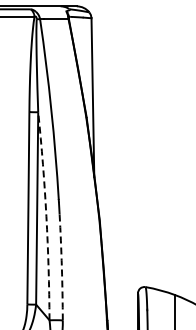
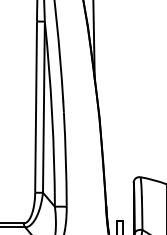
arc: (46, 216) -> (52, 114), dashed -> solid
arc: (61, 267) -> (65, 159), dashed -> solid

